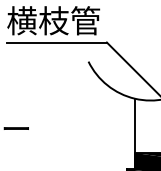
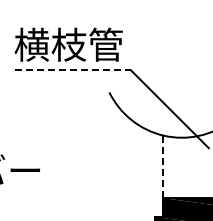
line: (57, 42) -> (73, 70), solid -> dashed
line: (134, 125) -> (163, 166), solid -> dashed

